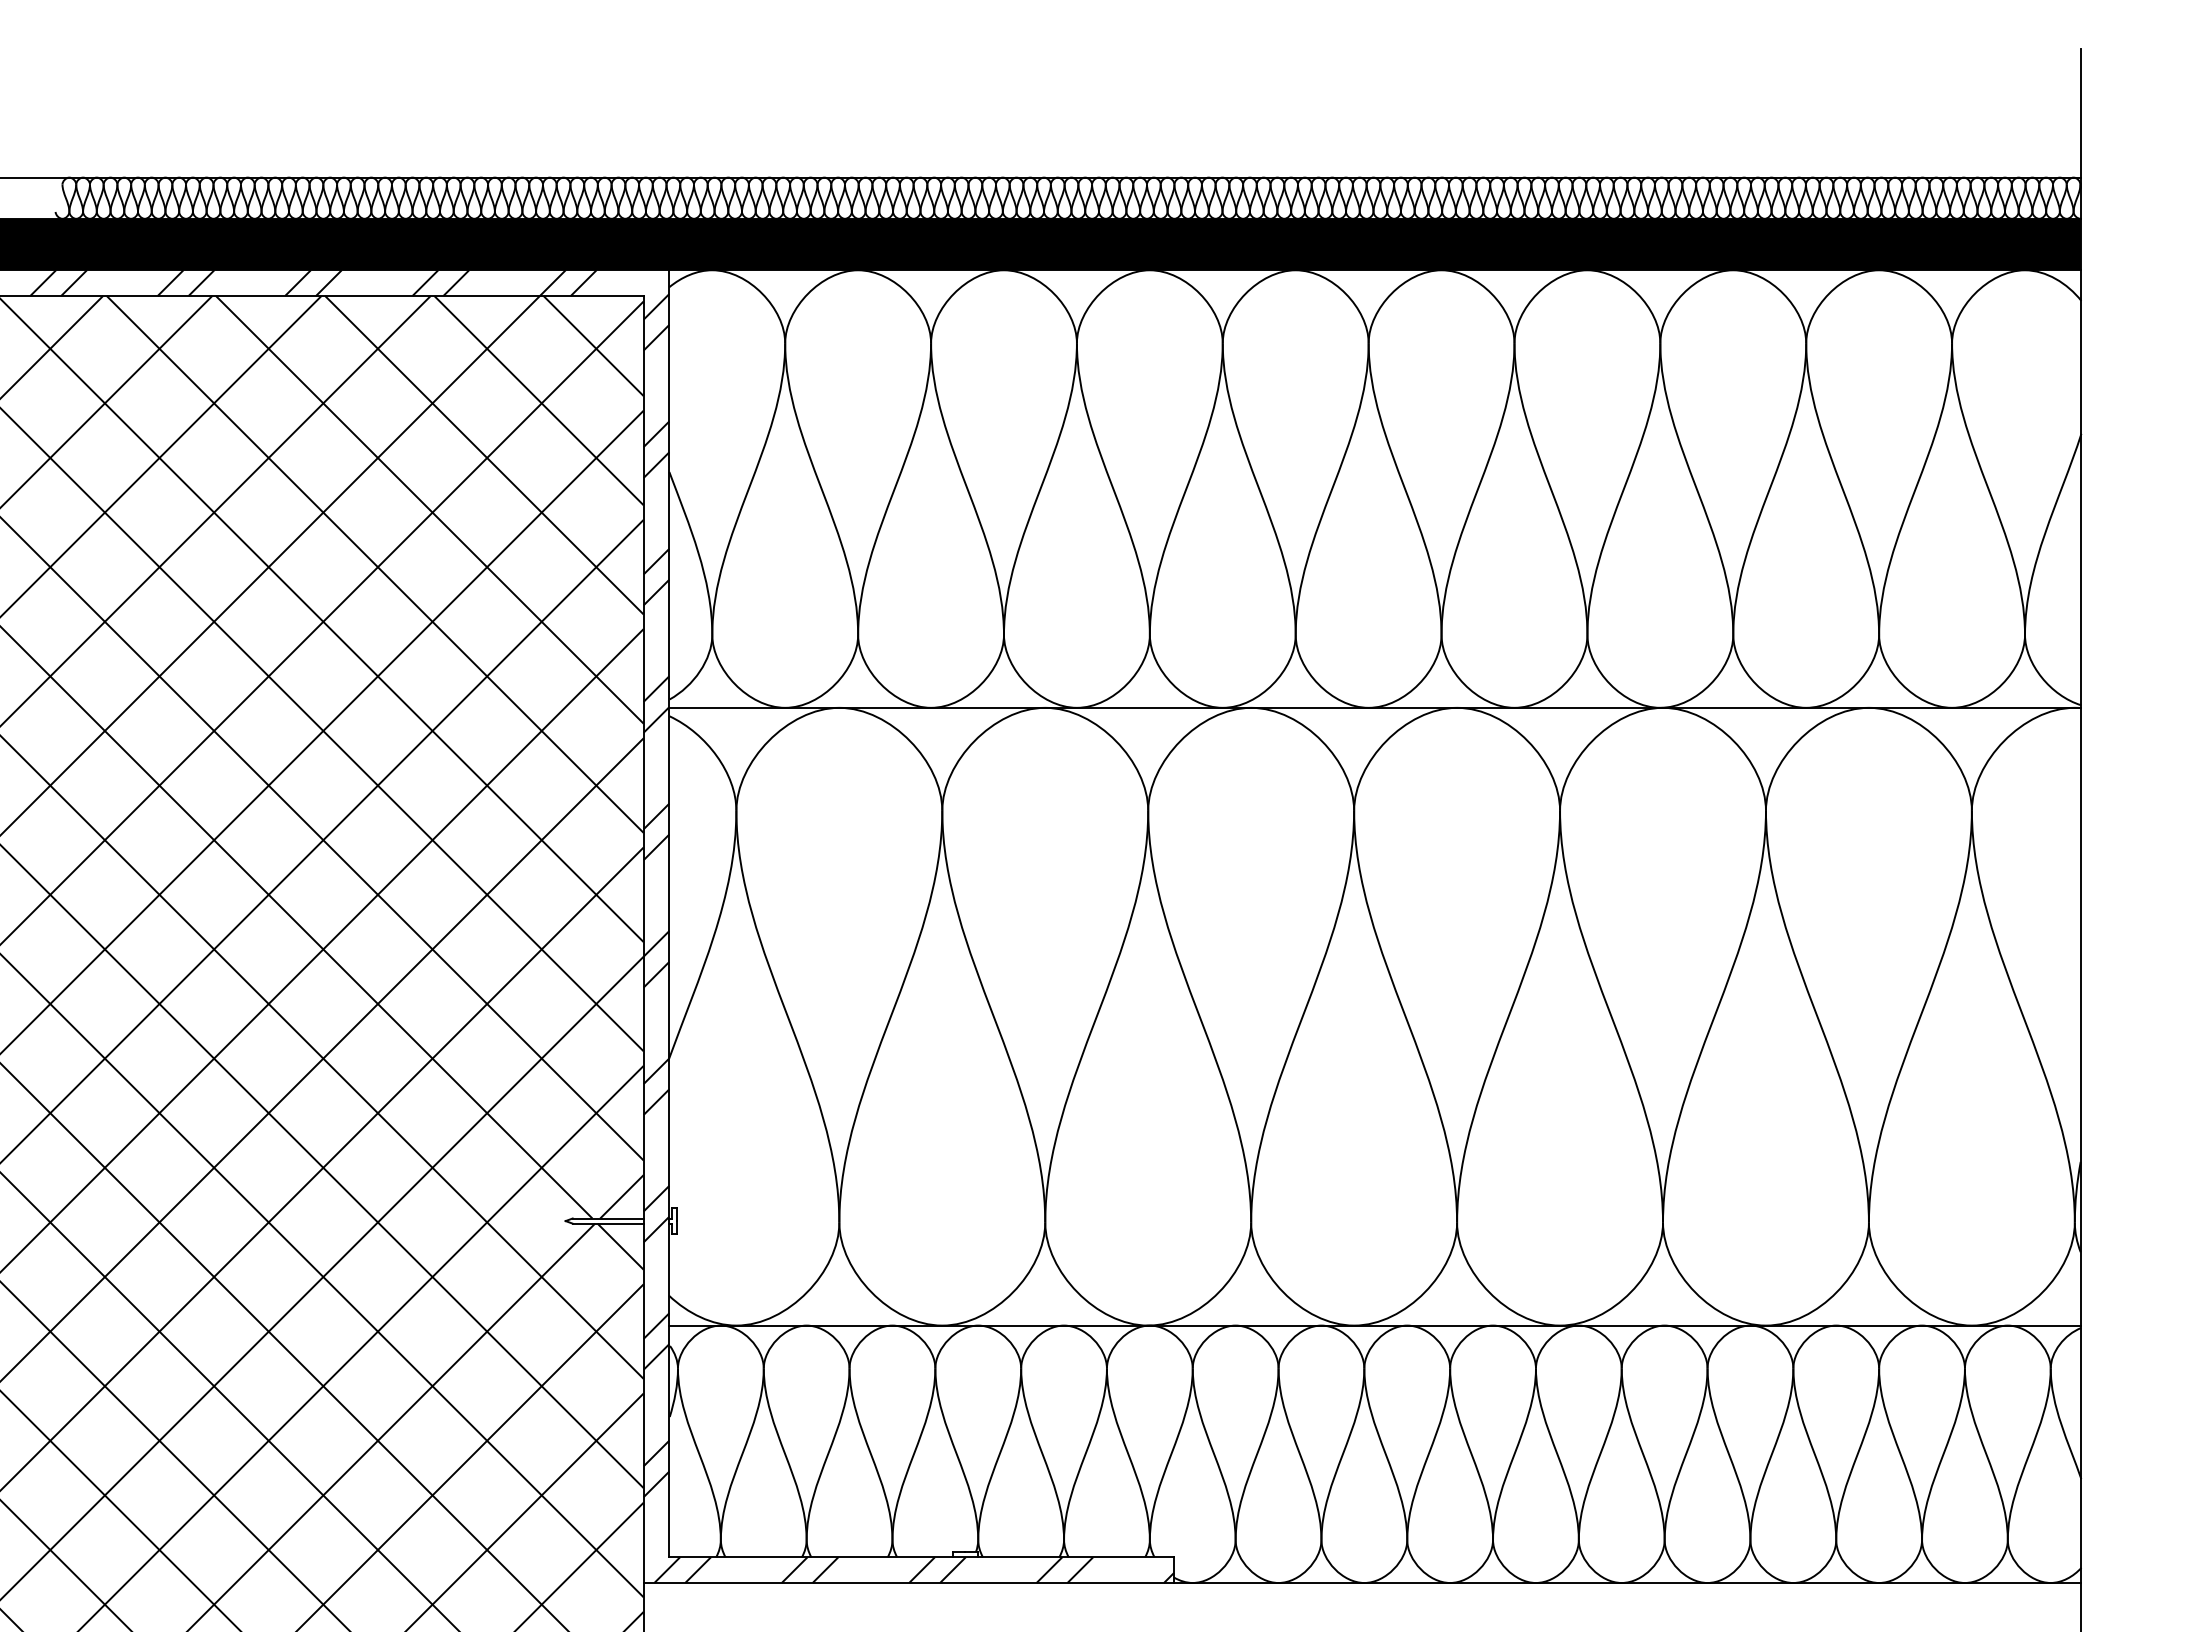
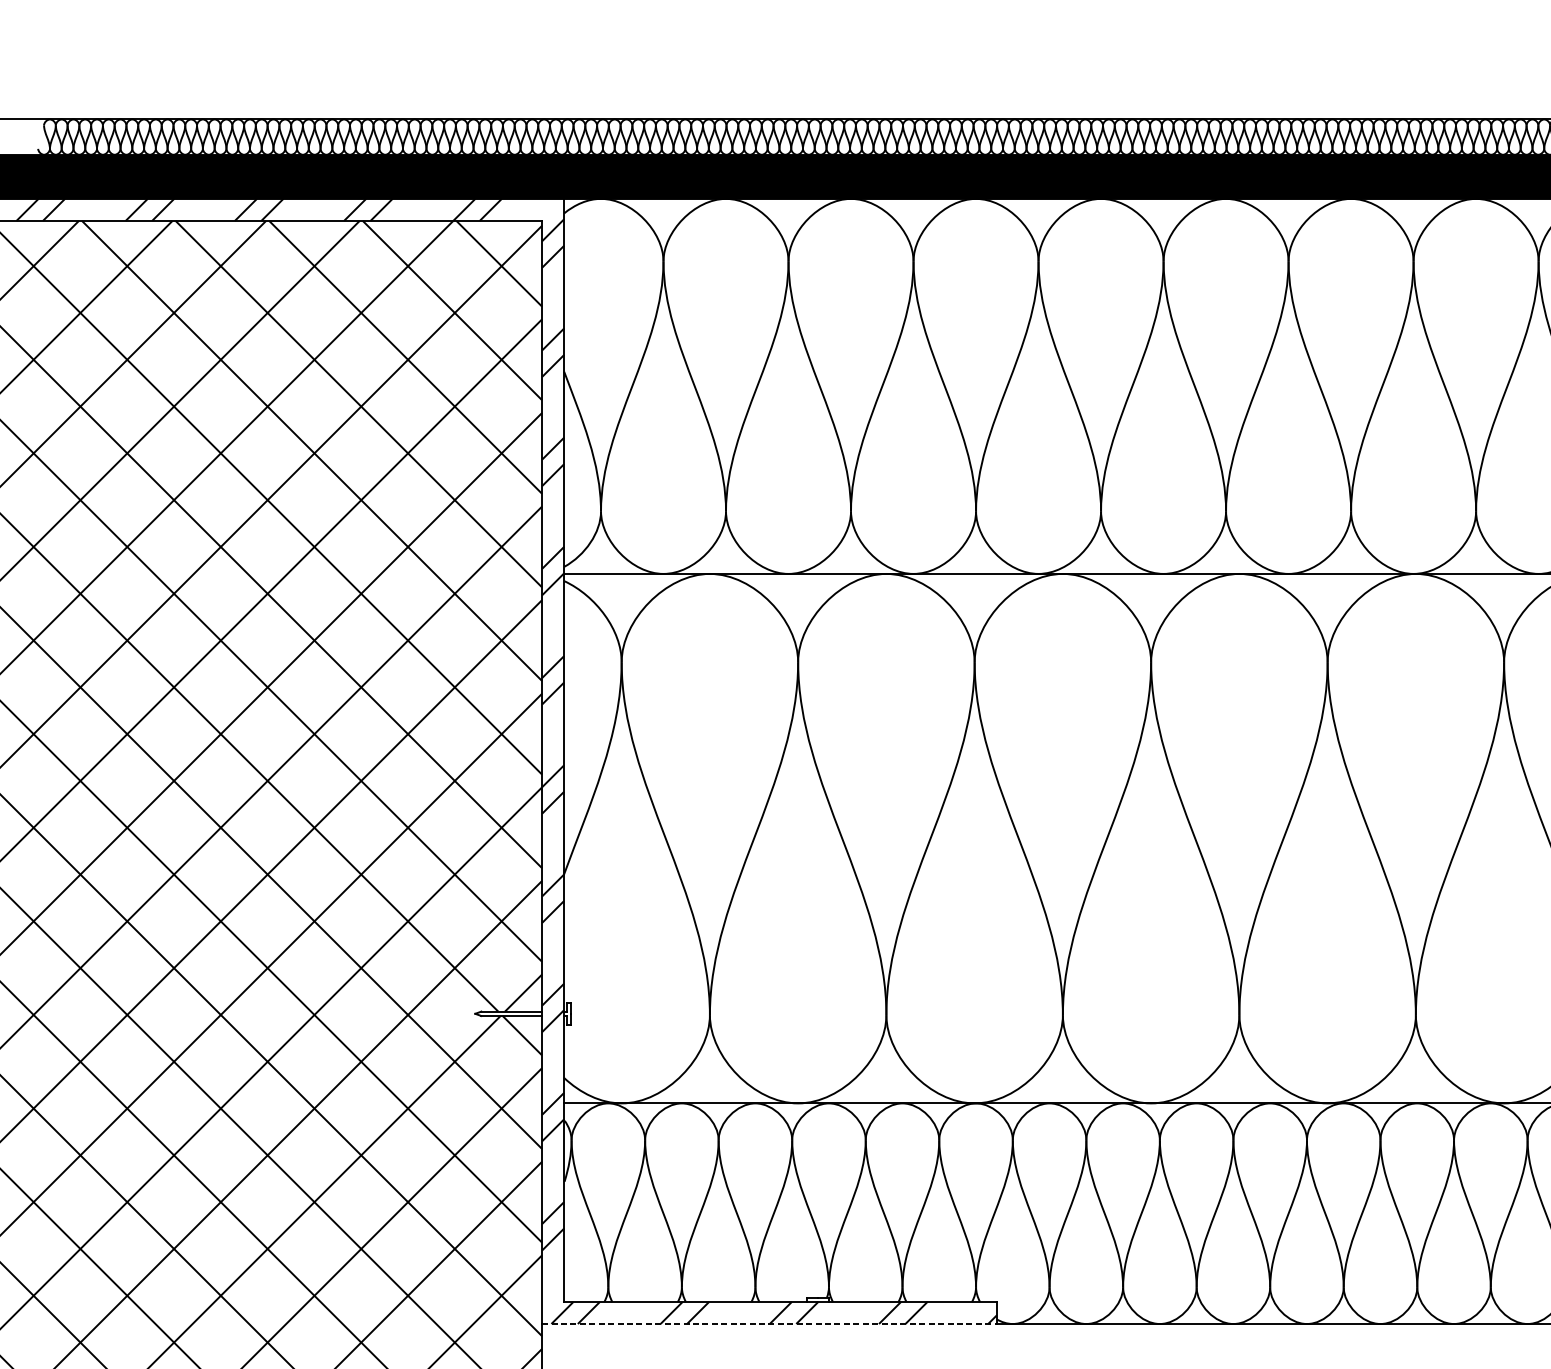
line: (909, 1582) -> (770, 1323), solid -> dashed

